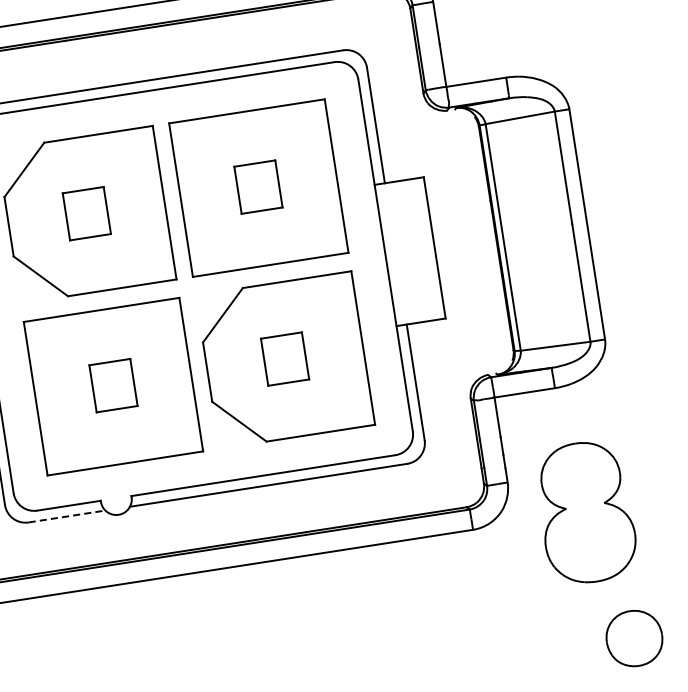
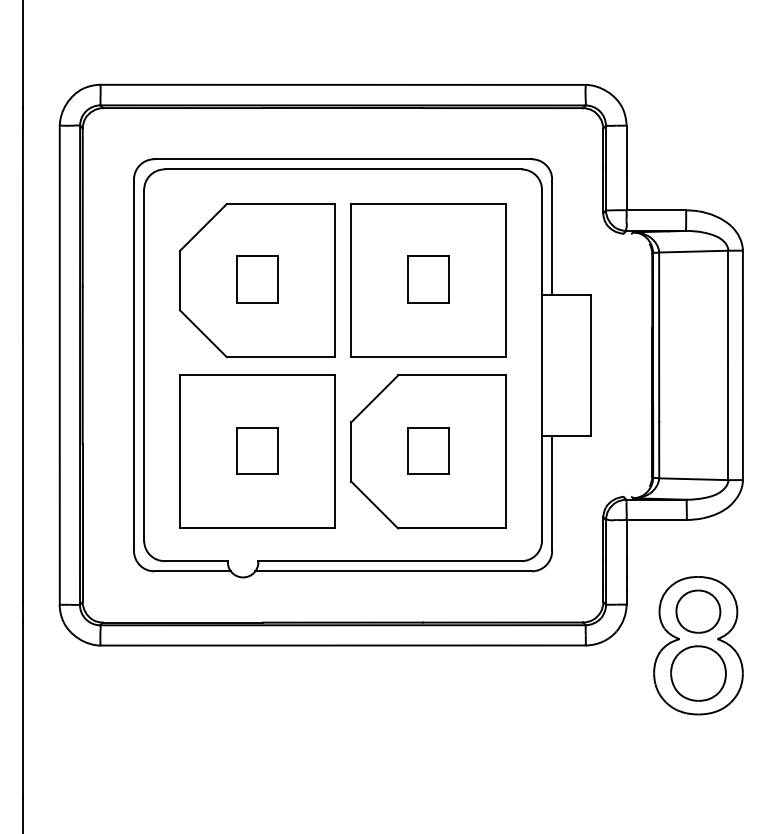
part: (580, 478) -> (698, 611), added
line: (67, 516) -> (193, 571), dashed -> solid
part: (634, 638) -> (698, 673), moved

